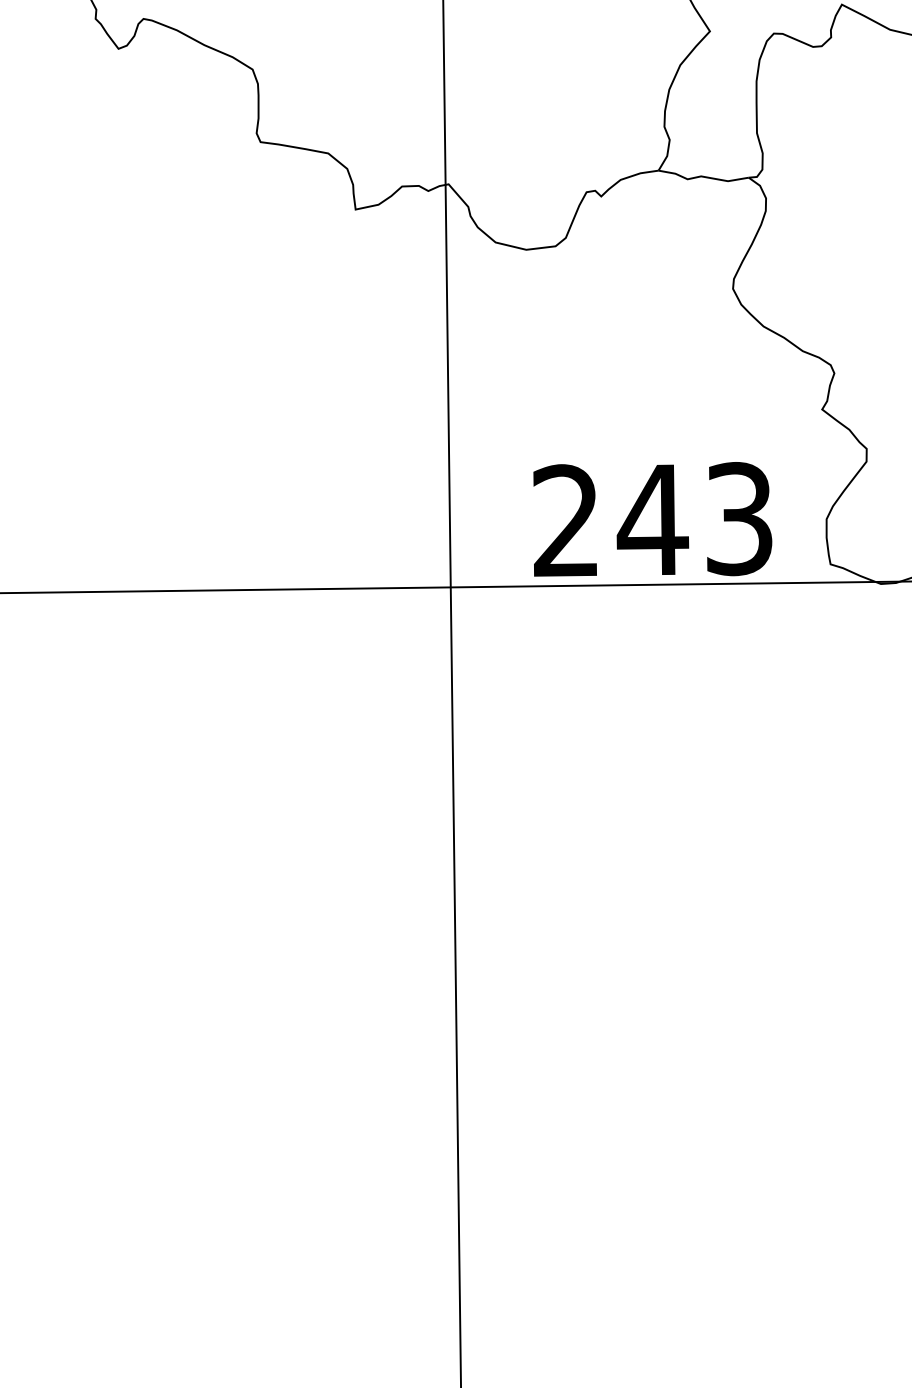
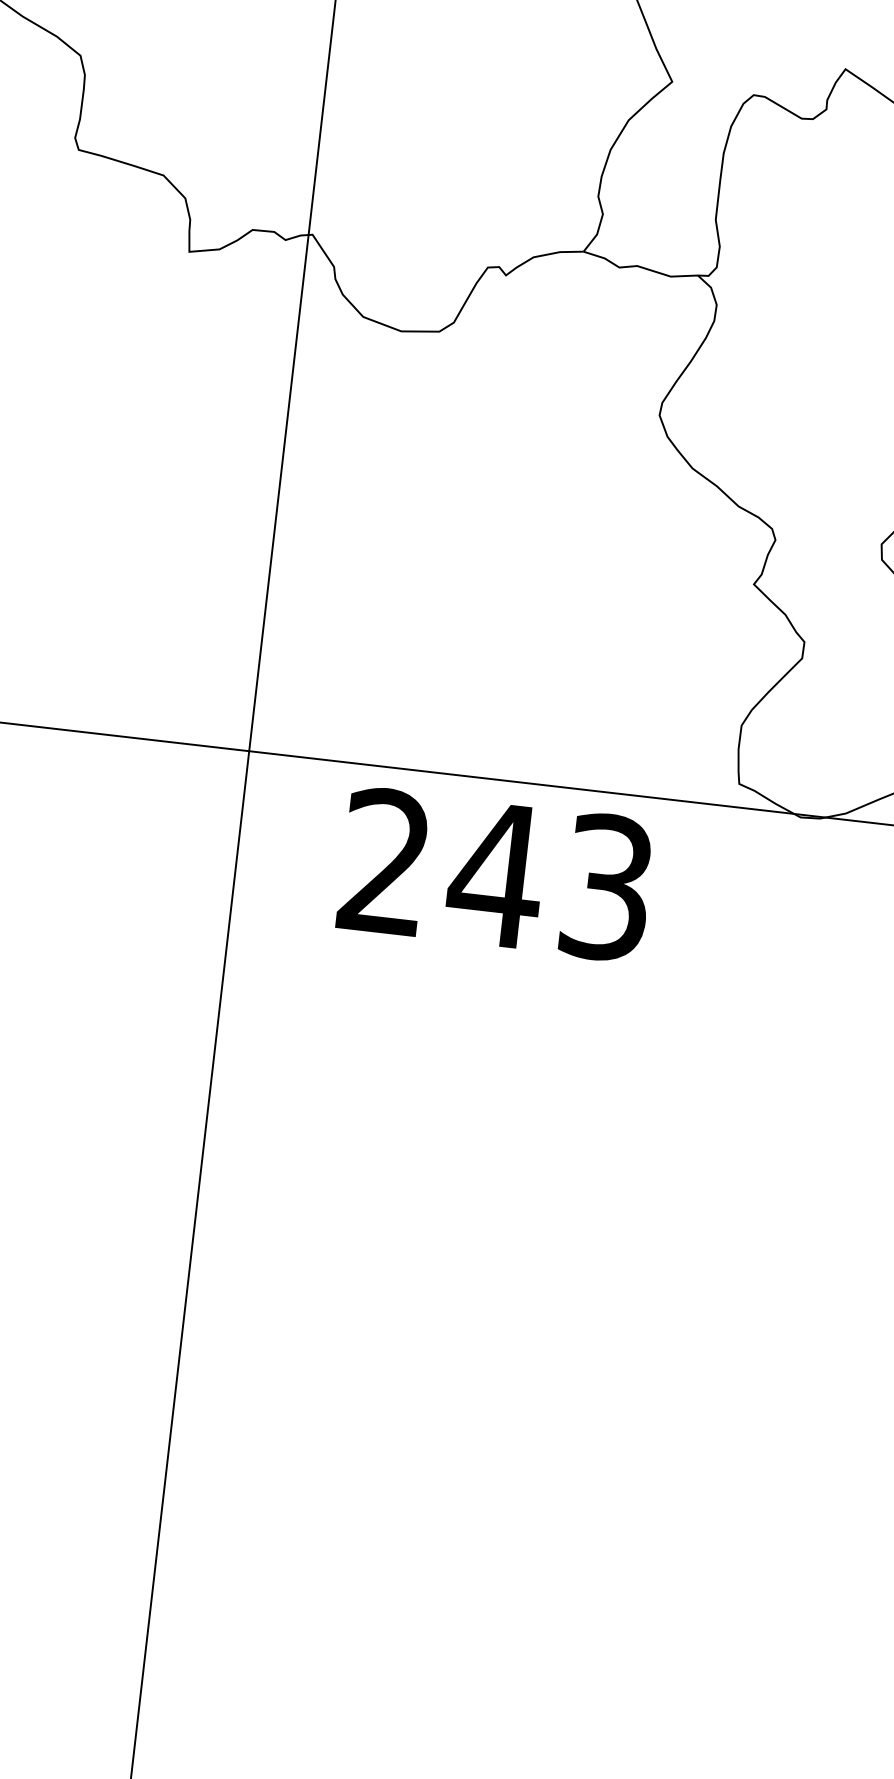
text: (652, 519) -> (495, 874), moved

